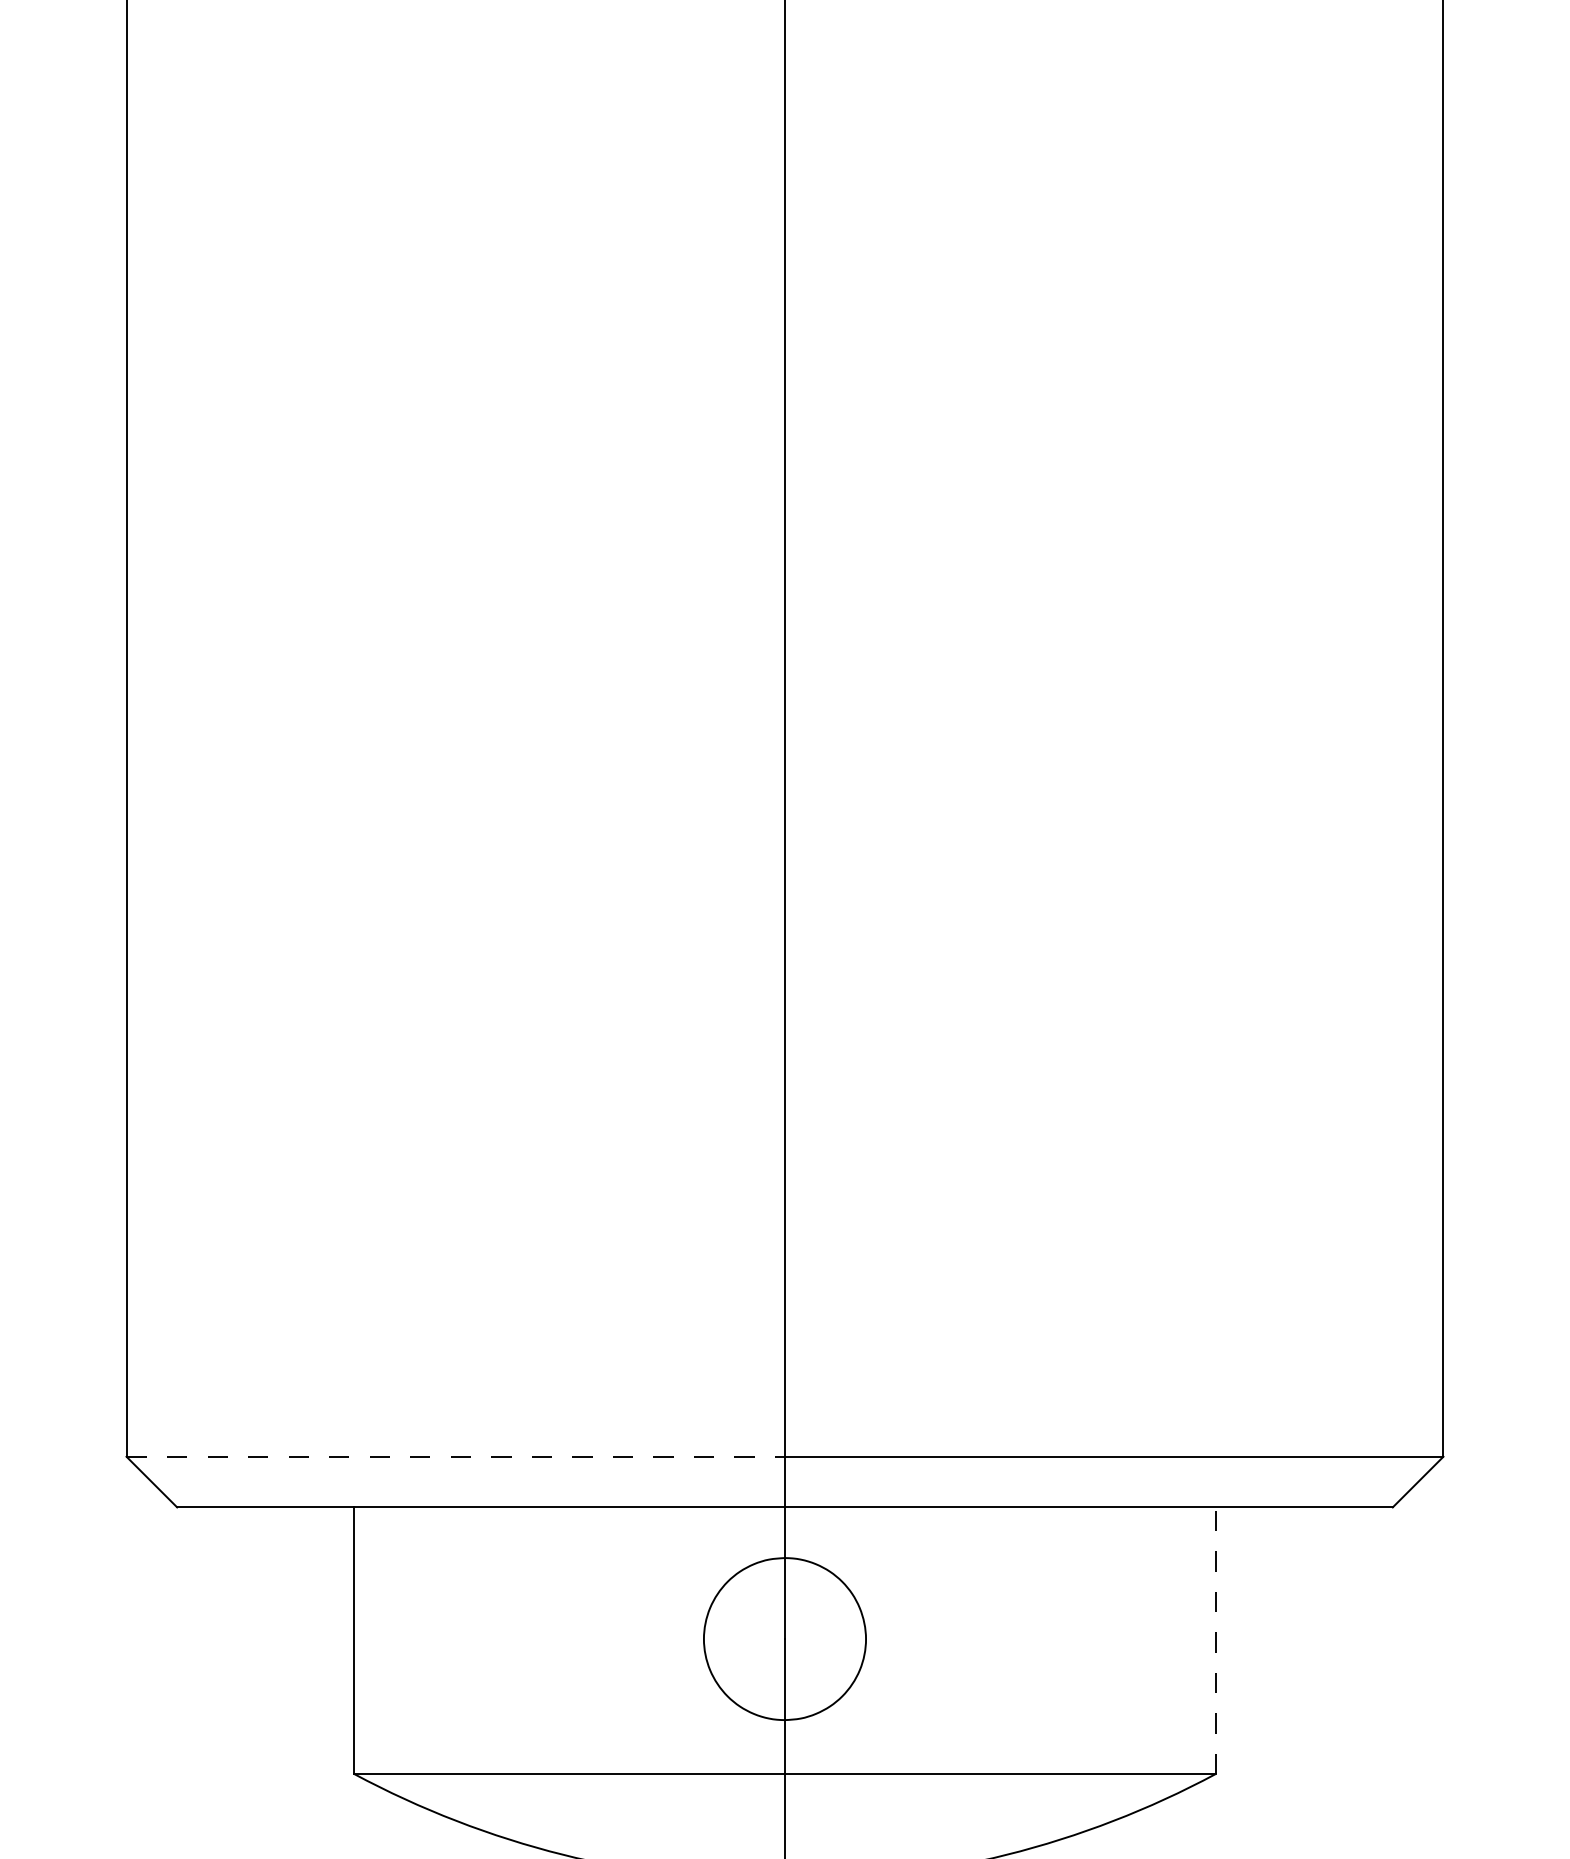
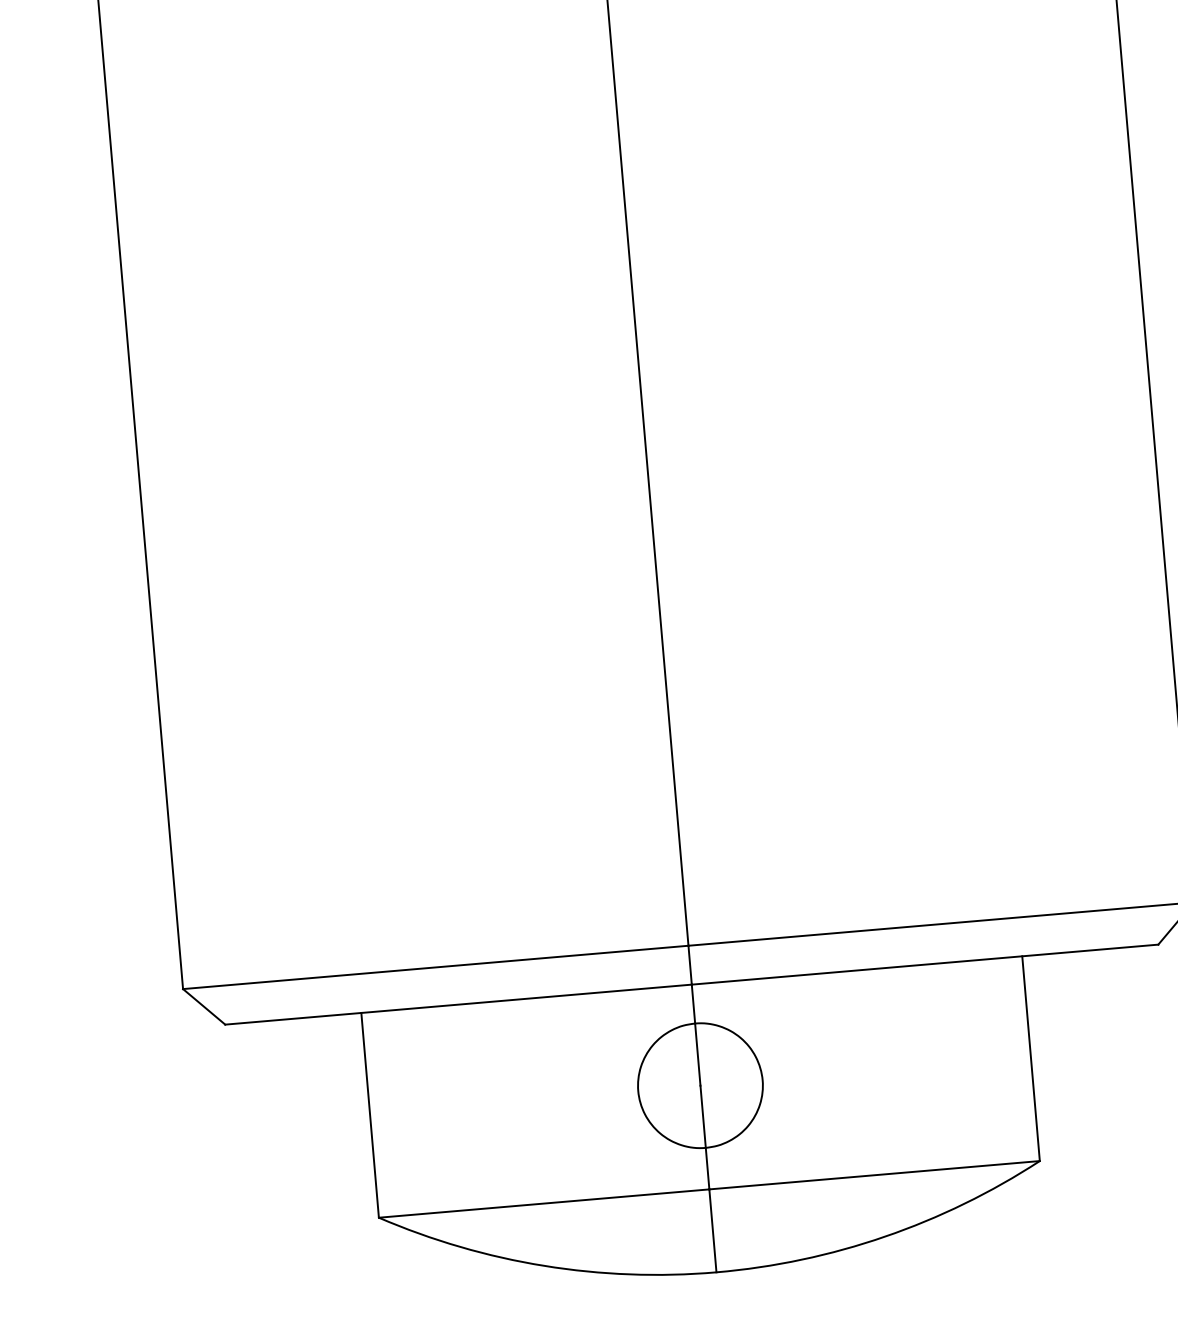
line: (456, 1456) -> (436, 967), dashed -> solid
line: (1215, 1640) -> (1031, 1058), dashed -> solid

